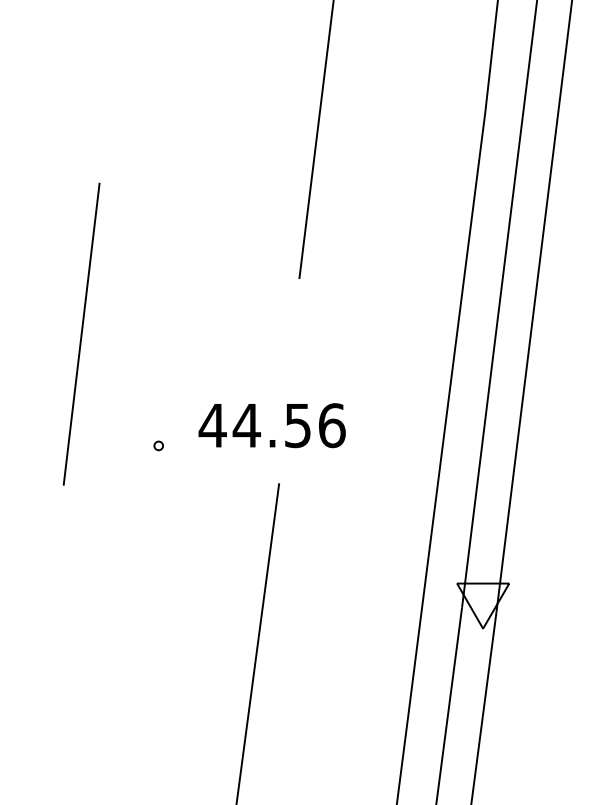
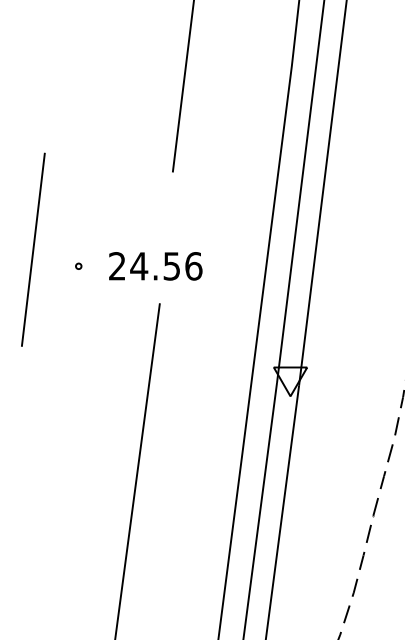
line: (81, 333) -> (33, 249), moved
text: (212, 425) -> (117, 266), 44.56 -> 24.56
part: (158, 444) -> (78, 265), moved

